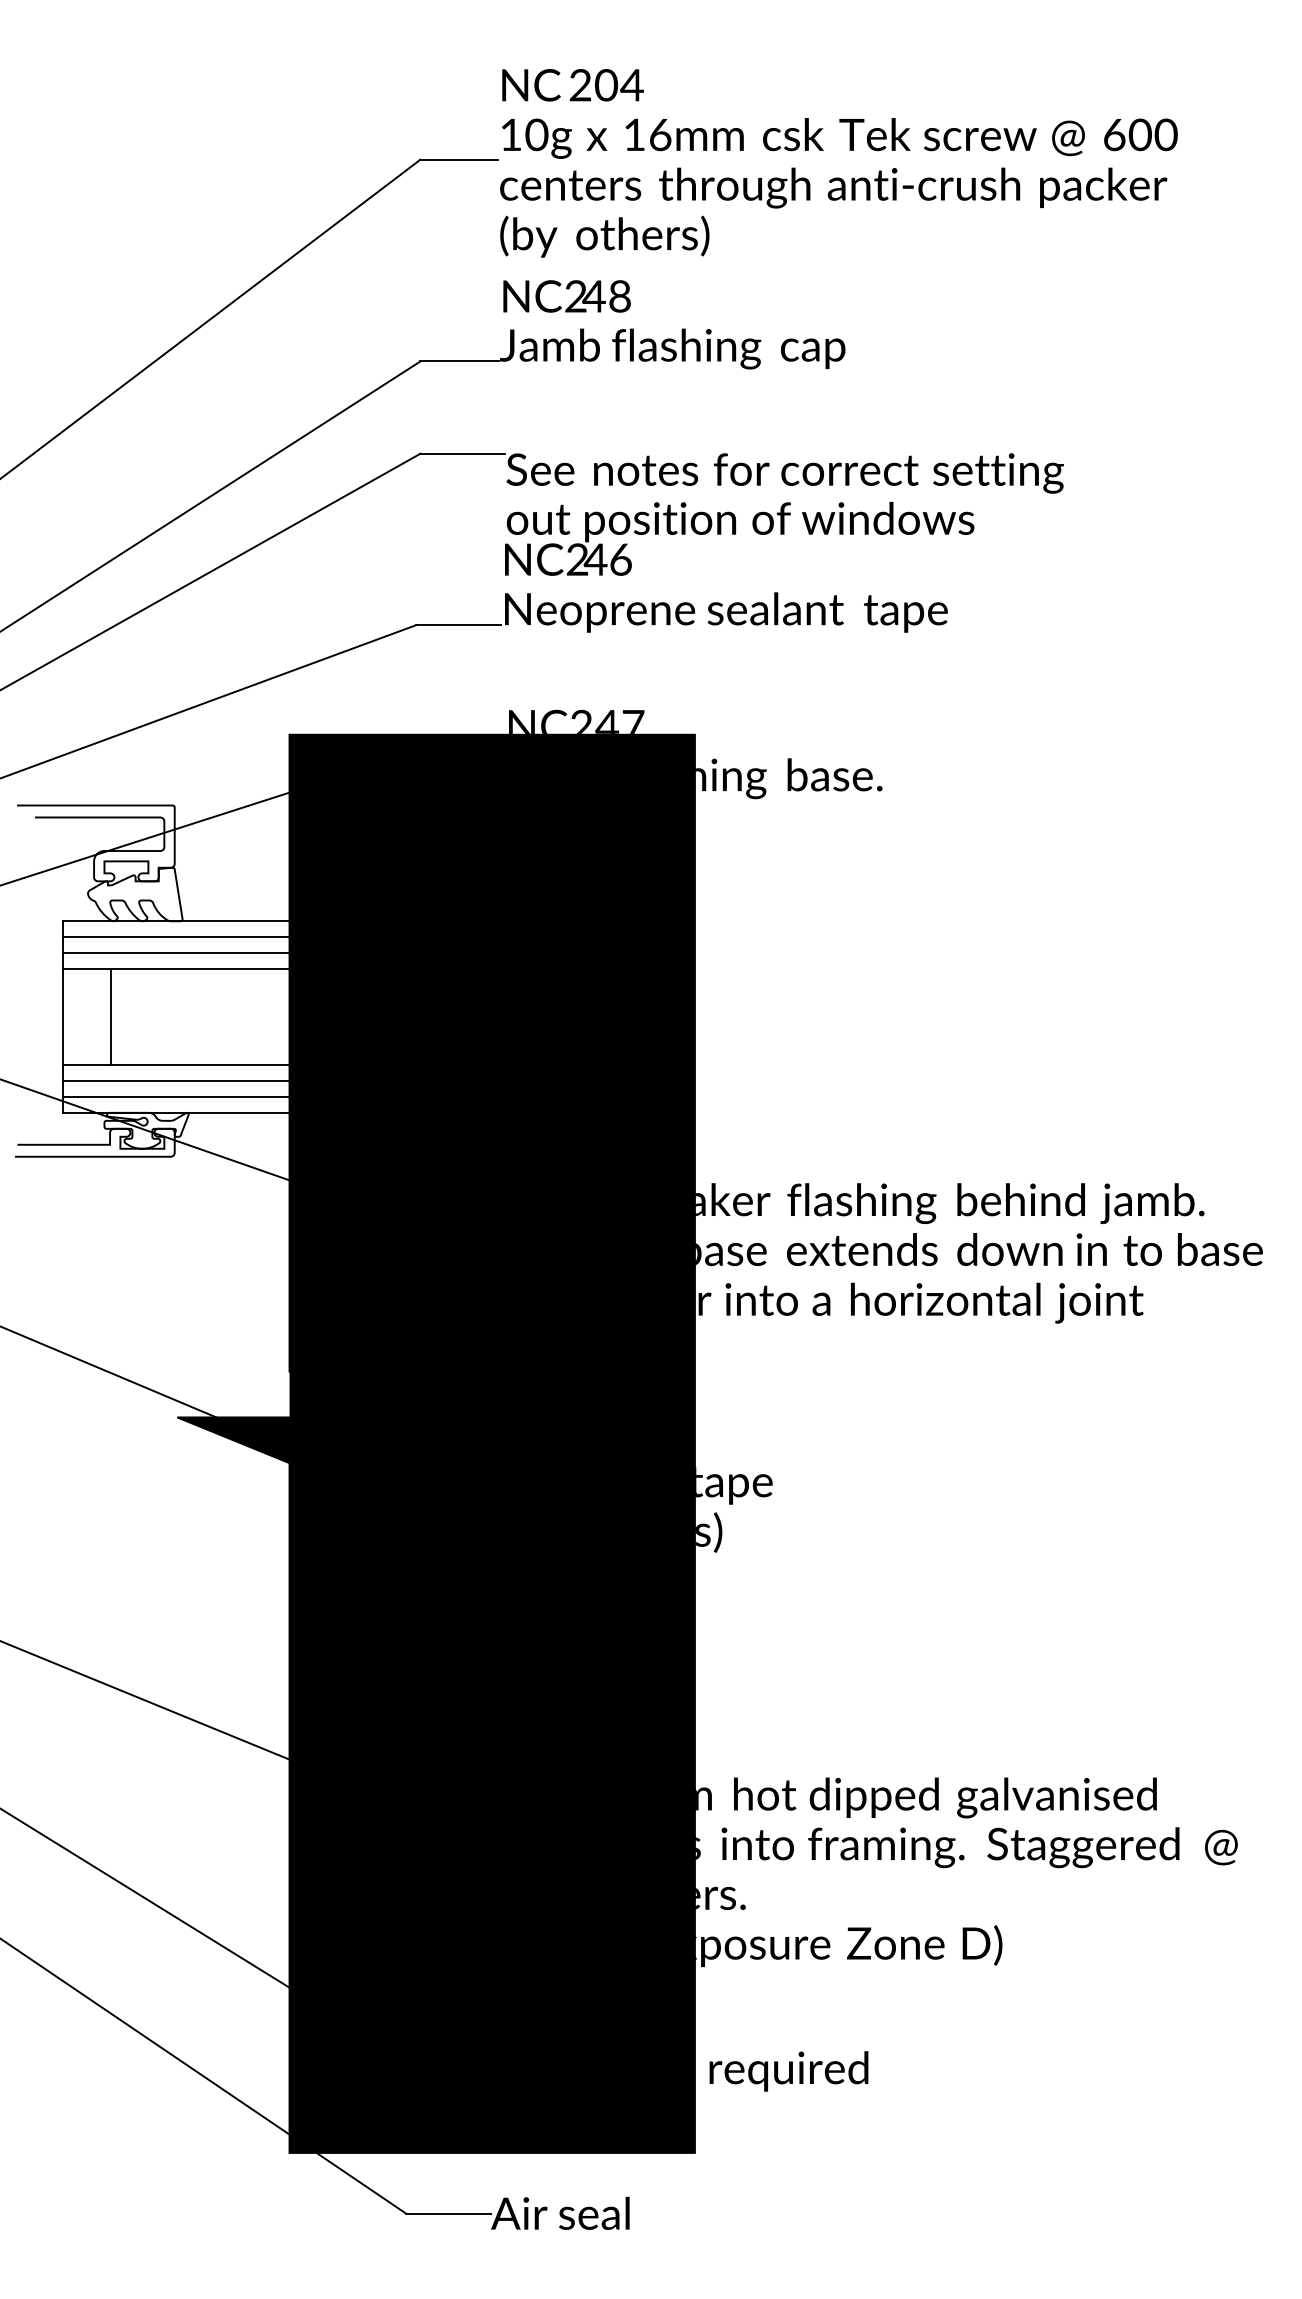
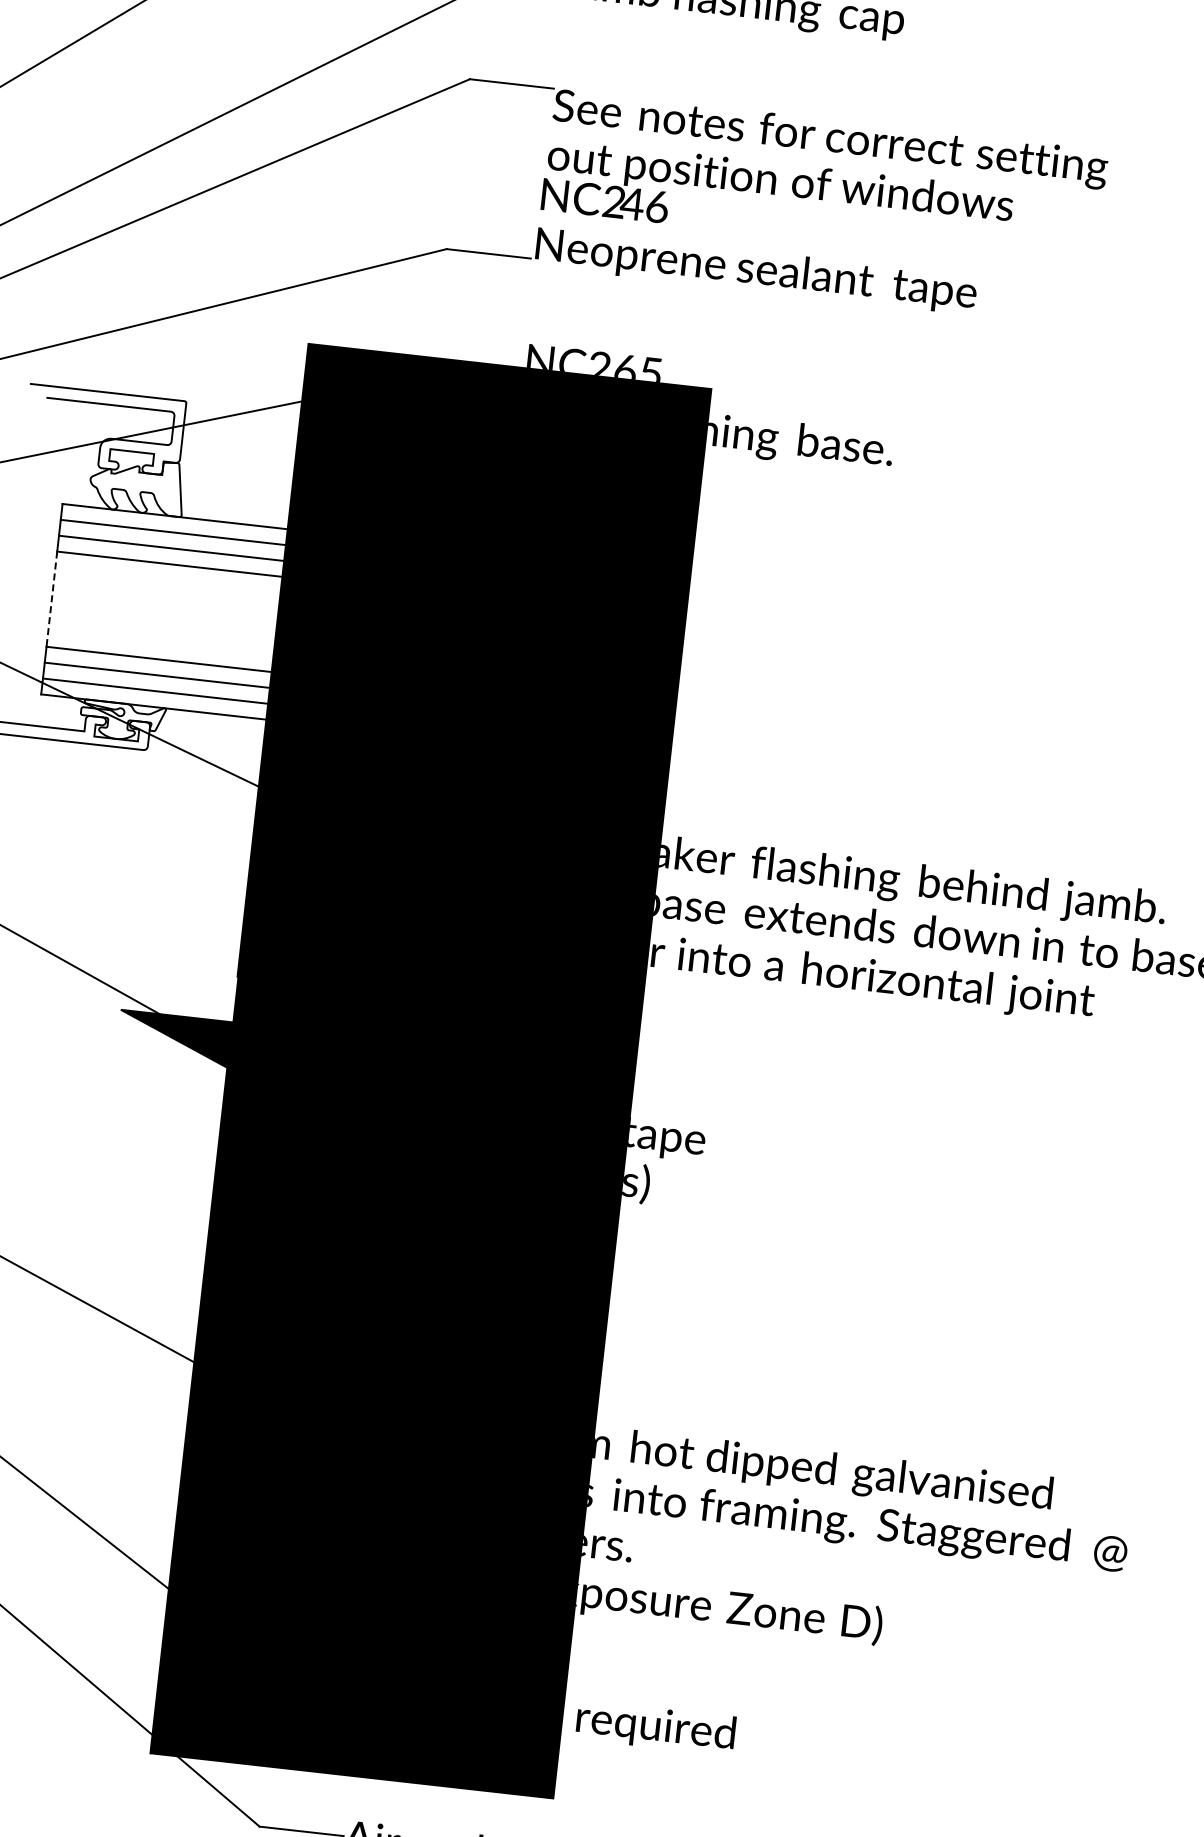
text: (619, 721) -> (637, 367), NC247 -> NC265
line: (110, 1016) -> (99, 603), removed
line: (62, 1017) -> (51, 599), solid -> dashed

